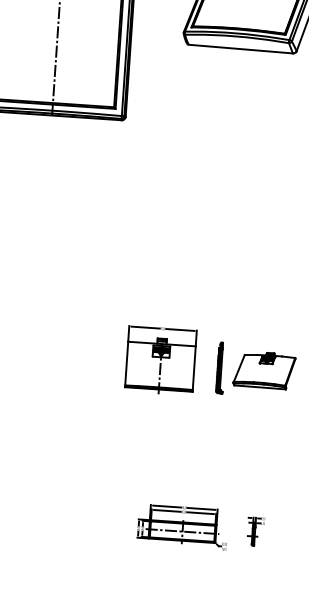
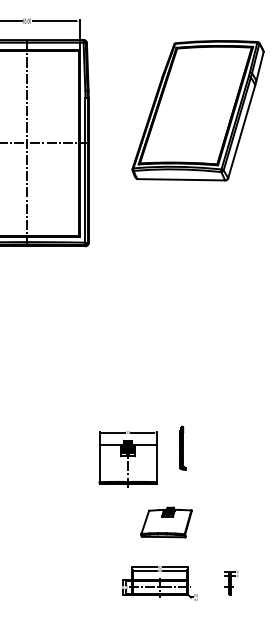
part: (160, 360) -> (127, 459), moved
part: (264, 370) -> (166, 522), moved
part: (255, 530) -> (231, 582), moved

